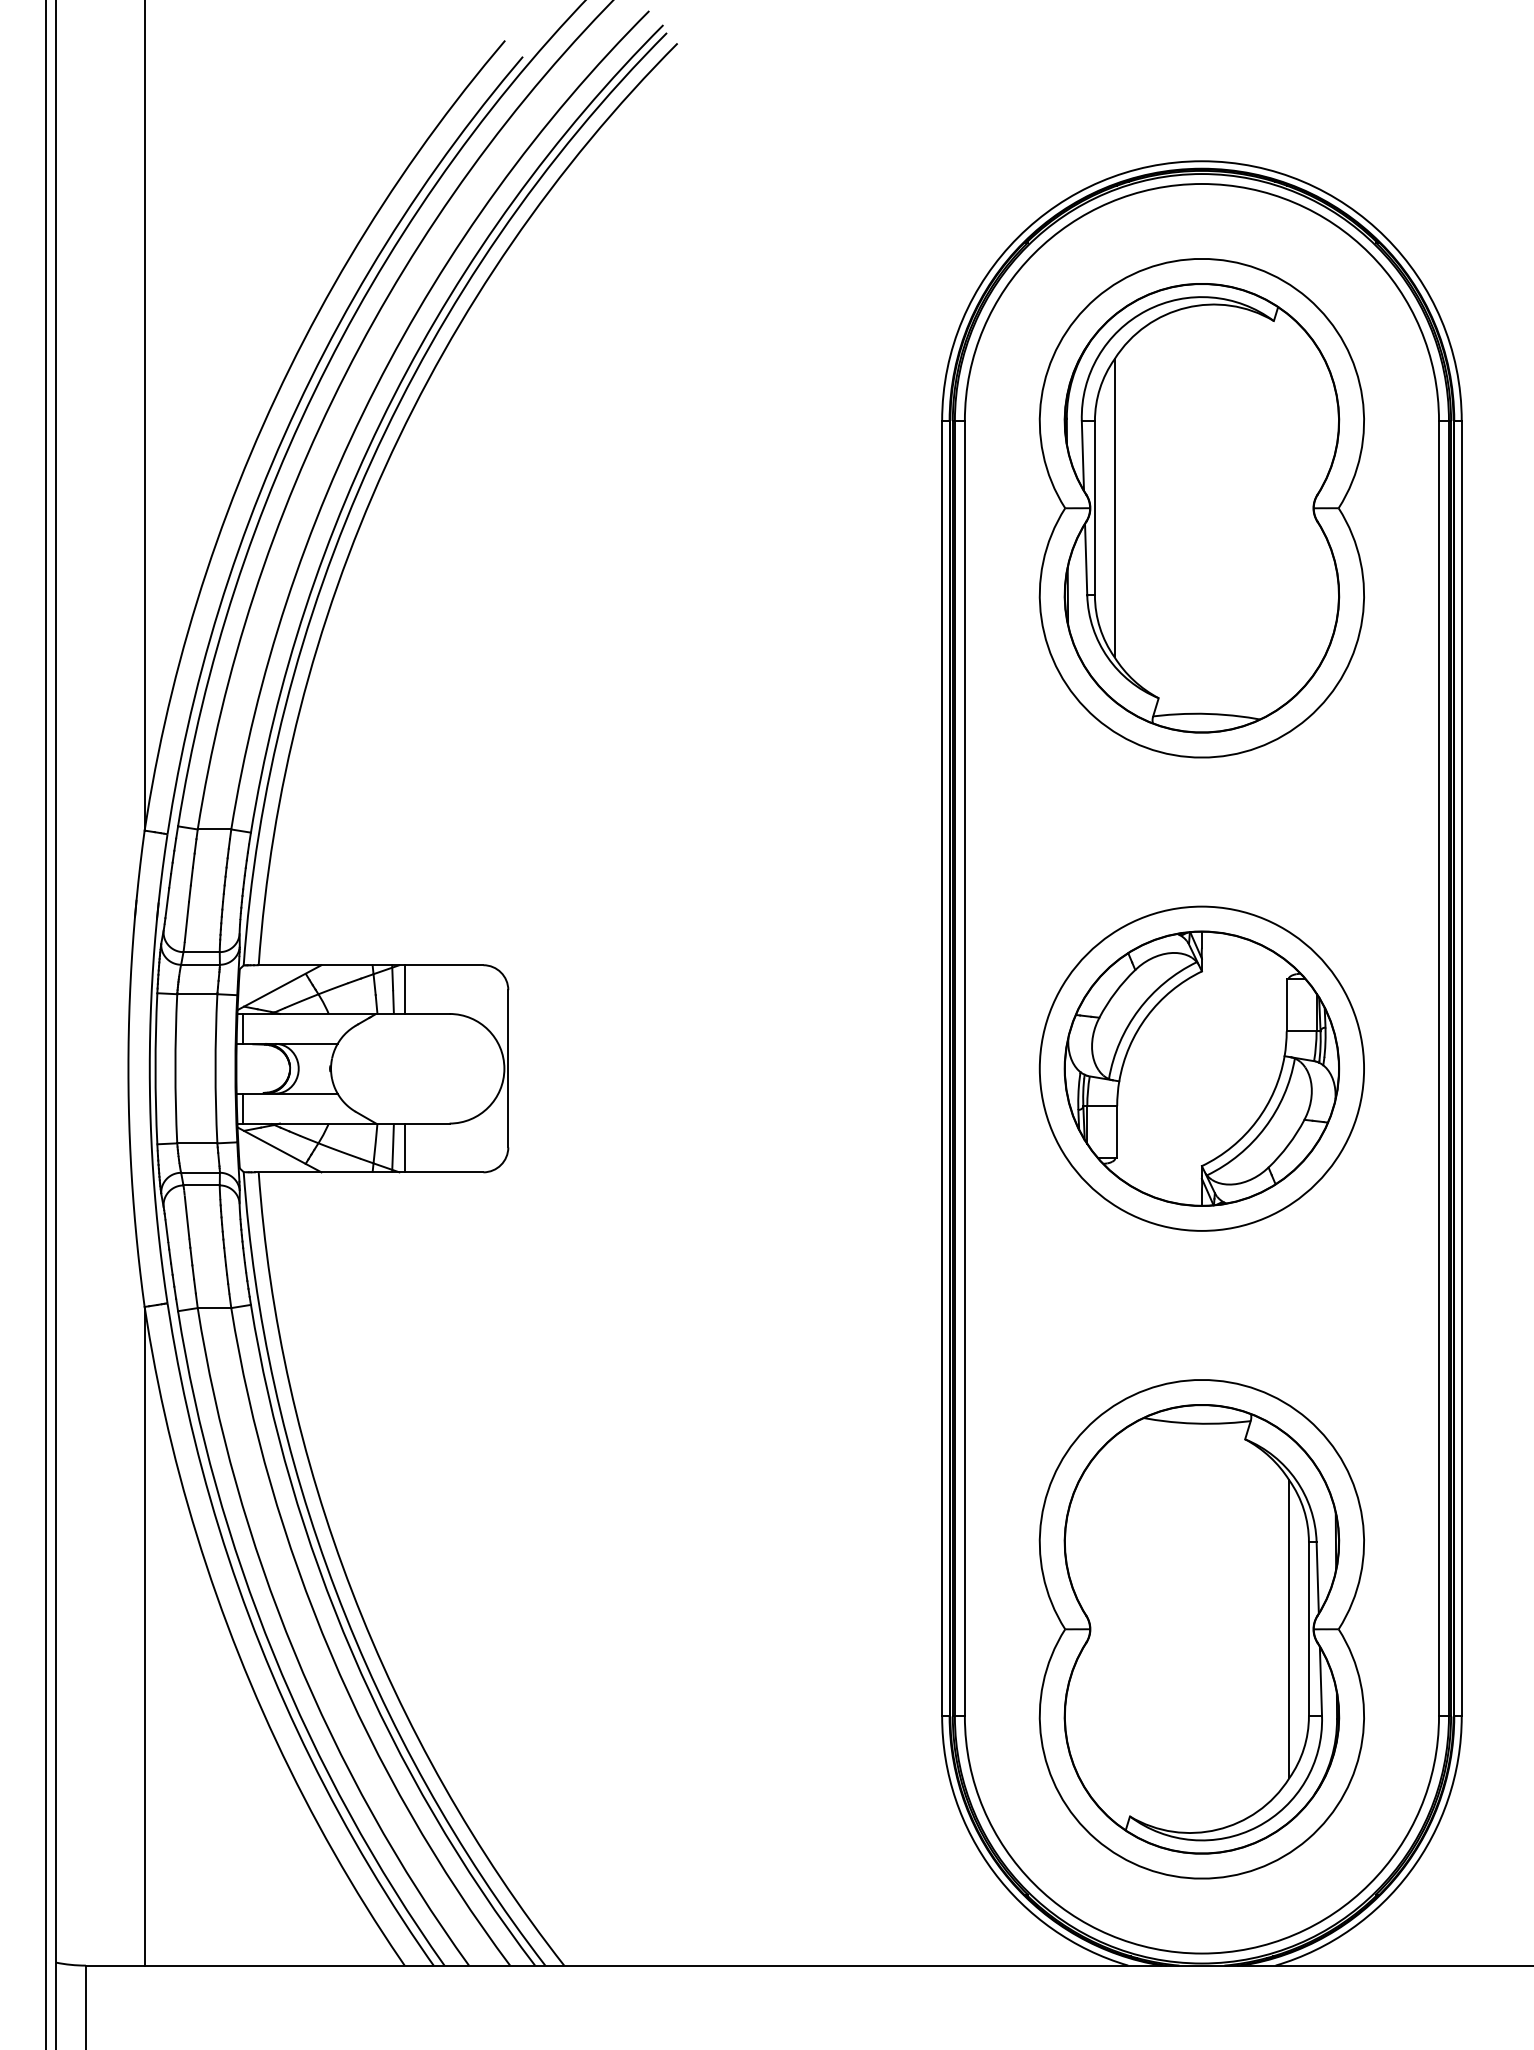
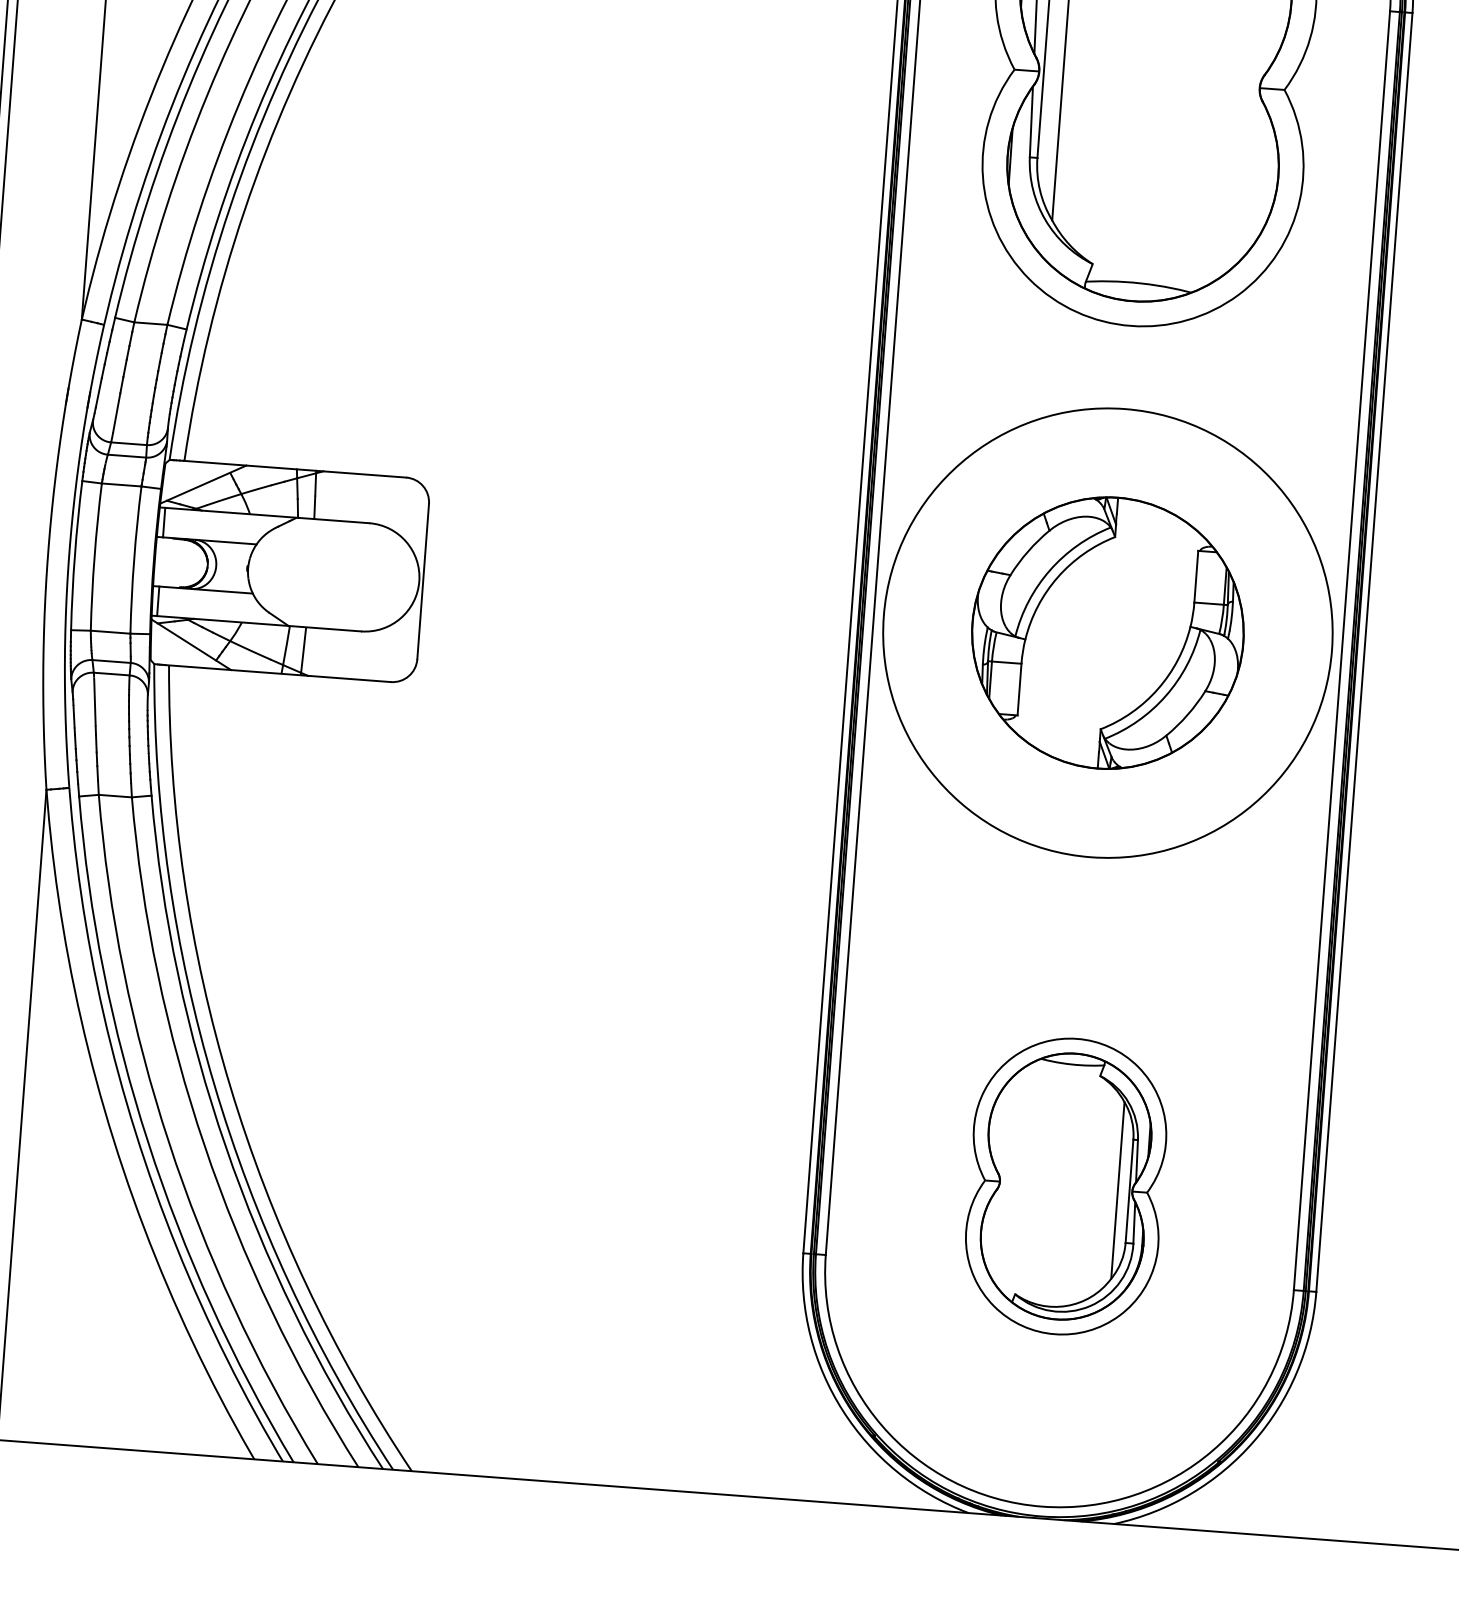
line: (404, 989) -> (326, 495), removed
circle: (1201, 1068) -> (1107, 632), size x1.4
line: (404, 1147) -> (314, 651), removed
part: (1201, 1629) -> (1065, 1186), size x0.6

